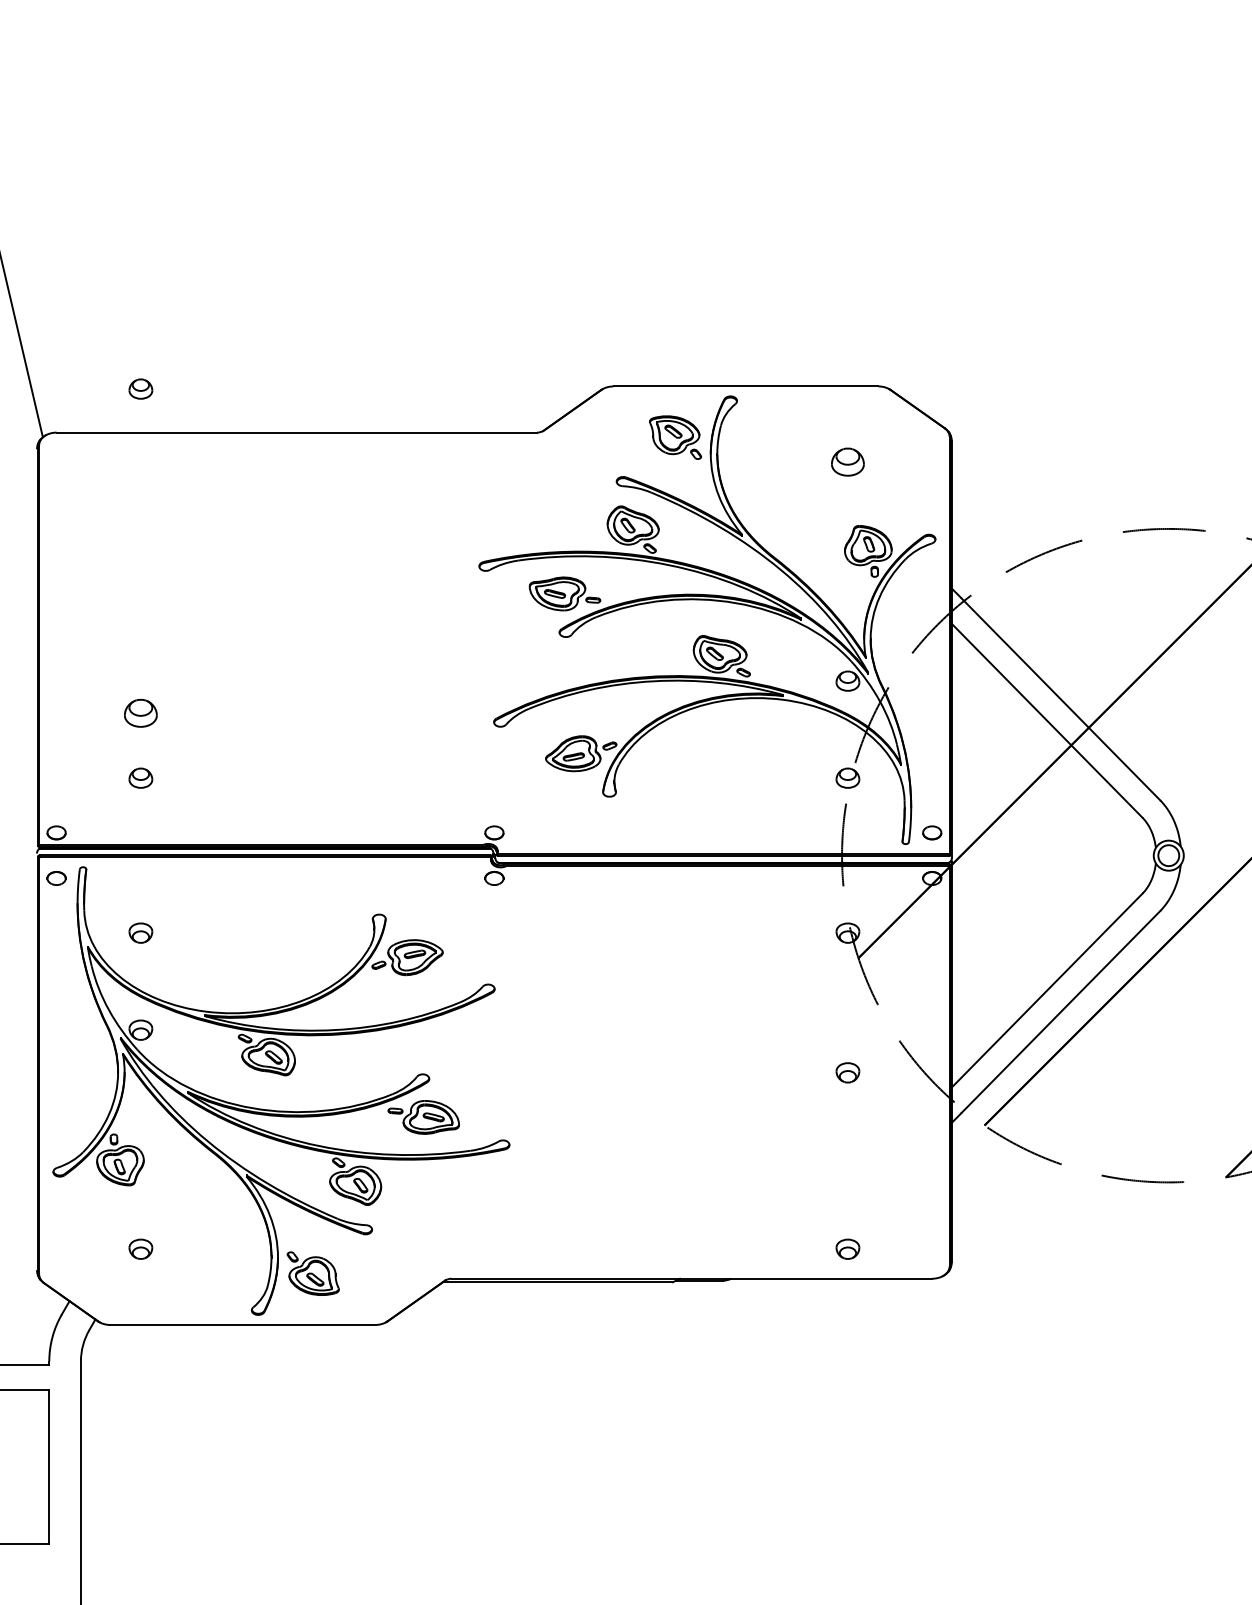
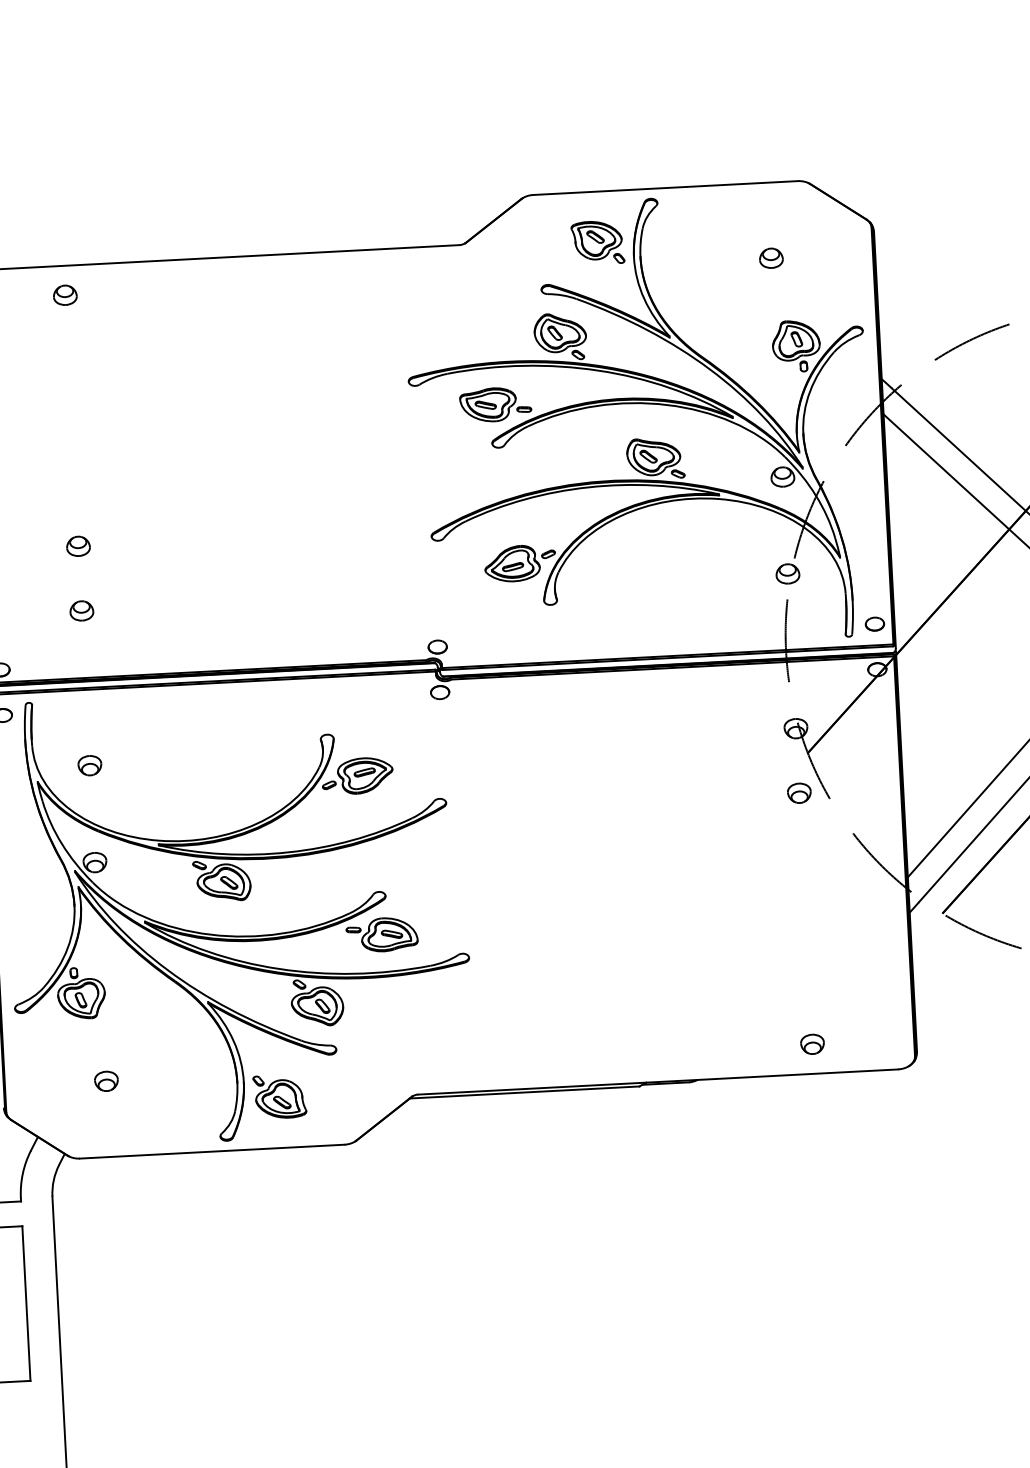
part: (140, 388) -> (64, 294), moved
part: (847, 461) -> (770, 257), size x0.71
part: (140, 713) -> (78, 546), size x0.71
part: (847, 1072) -> (798, 792), moved

